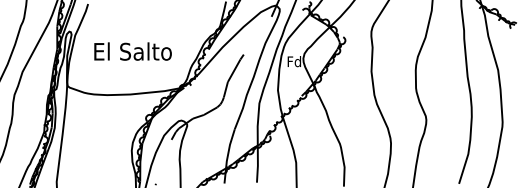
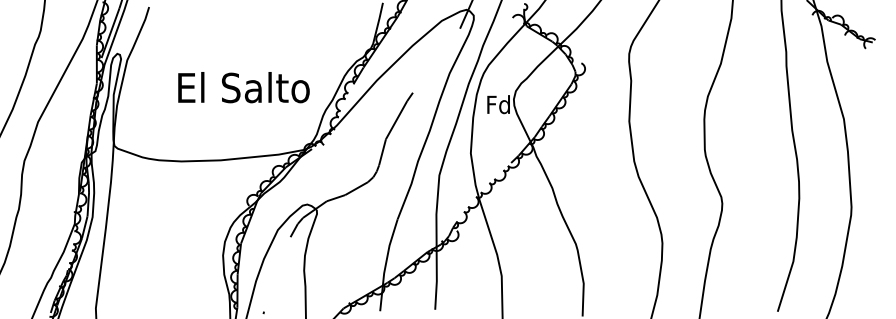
text: (132, 51) -> (242, 87), moved

